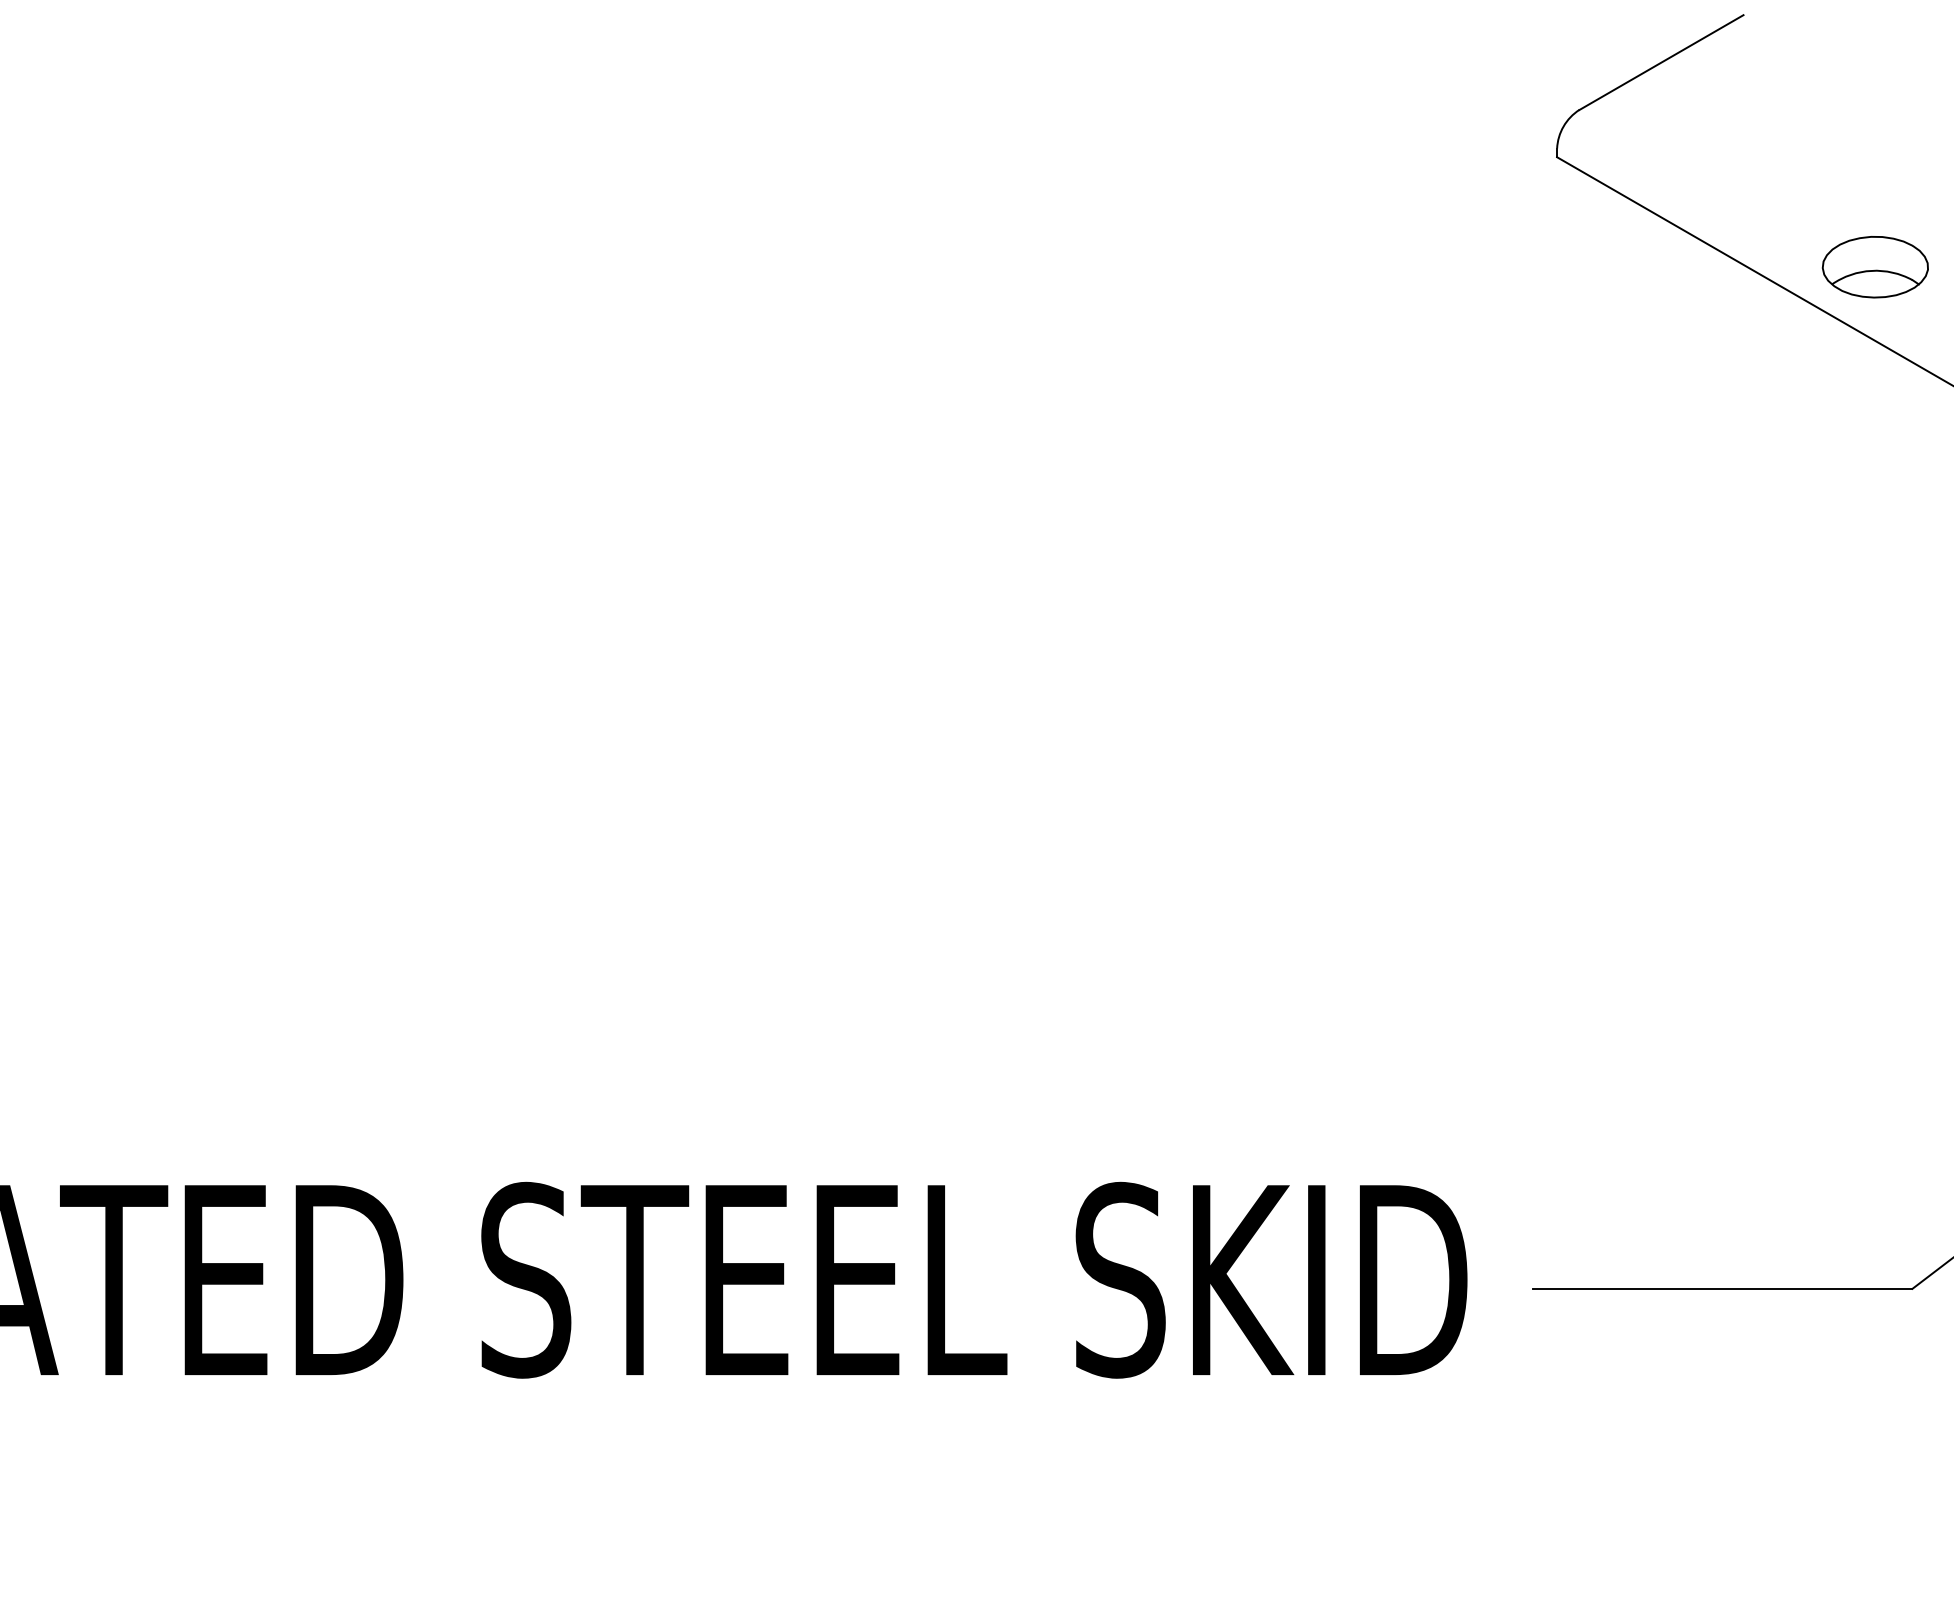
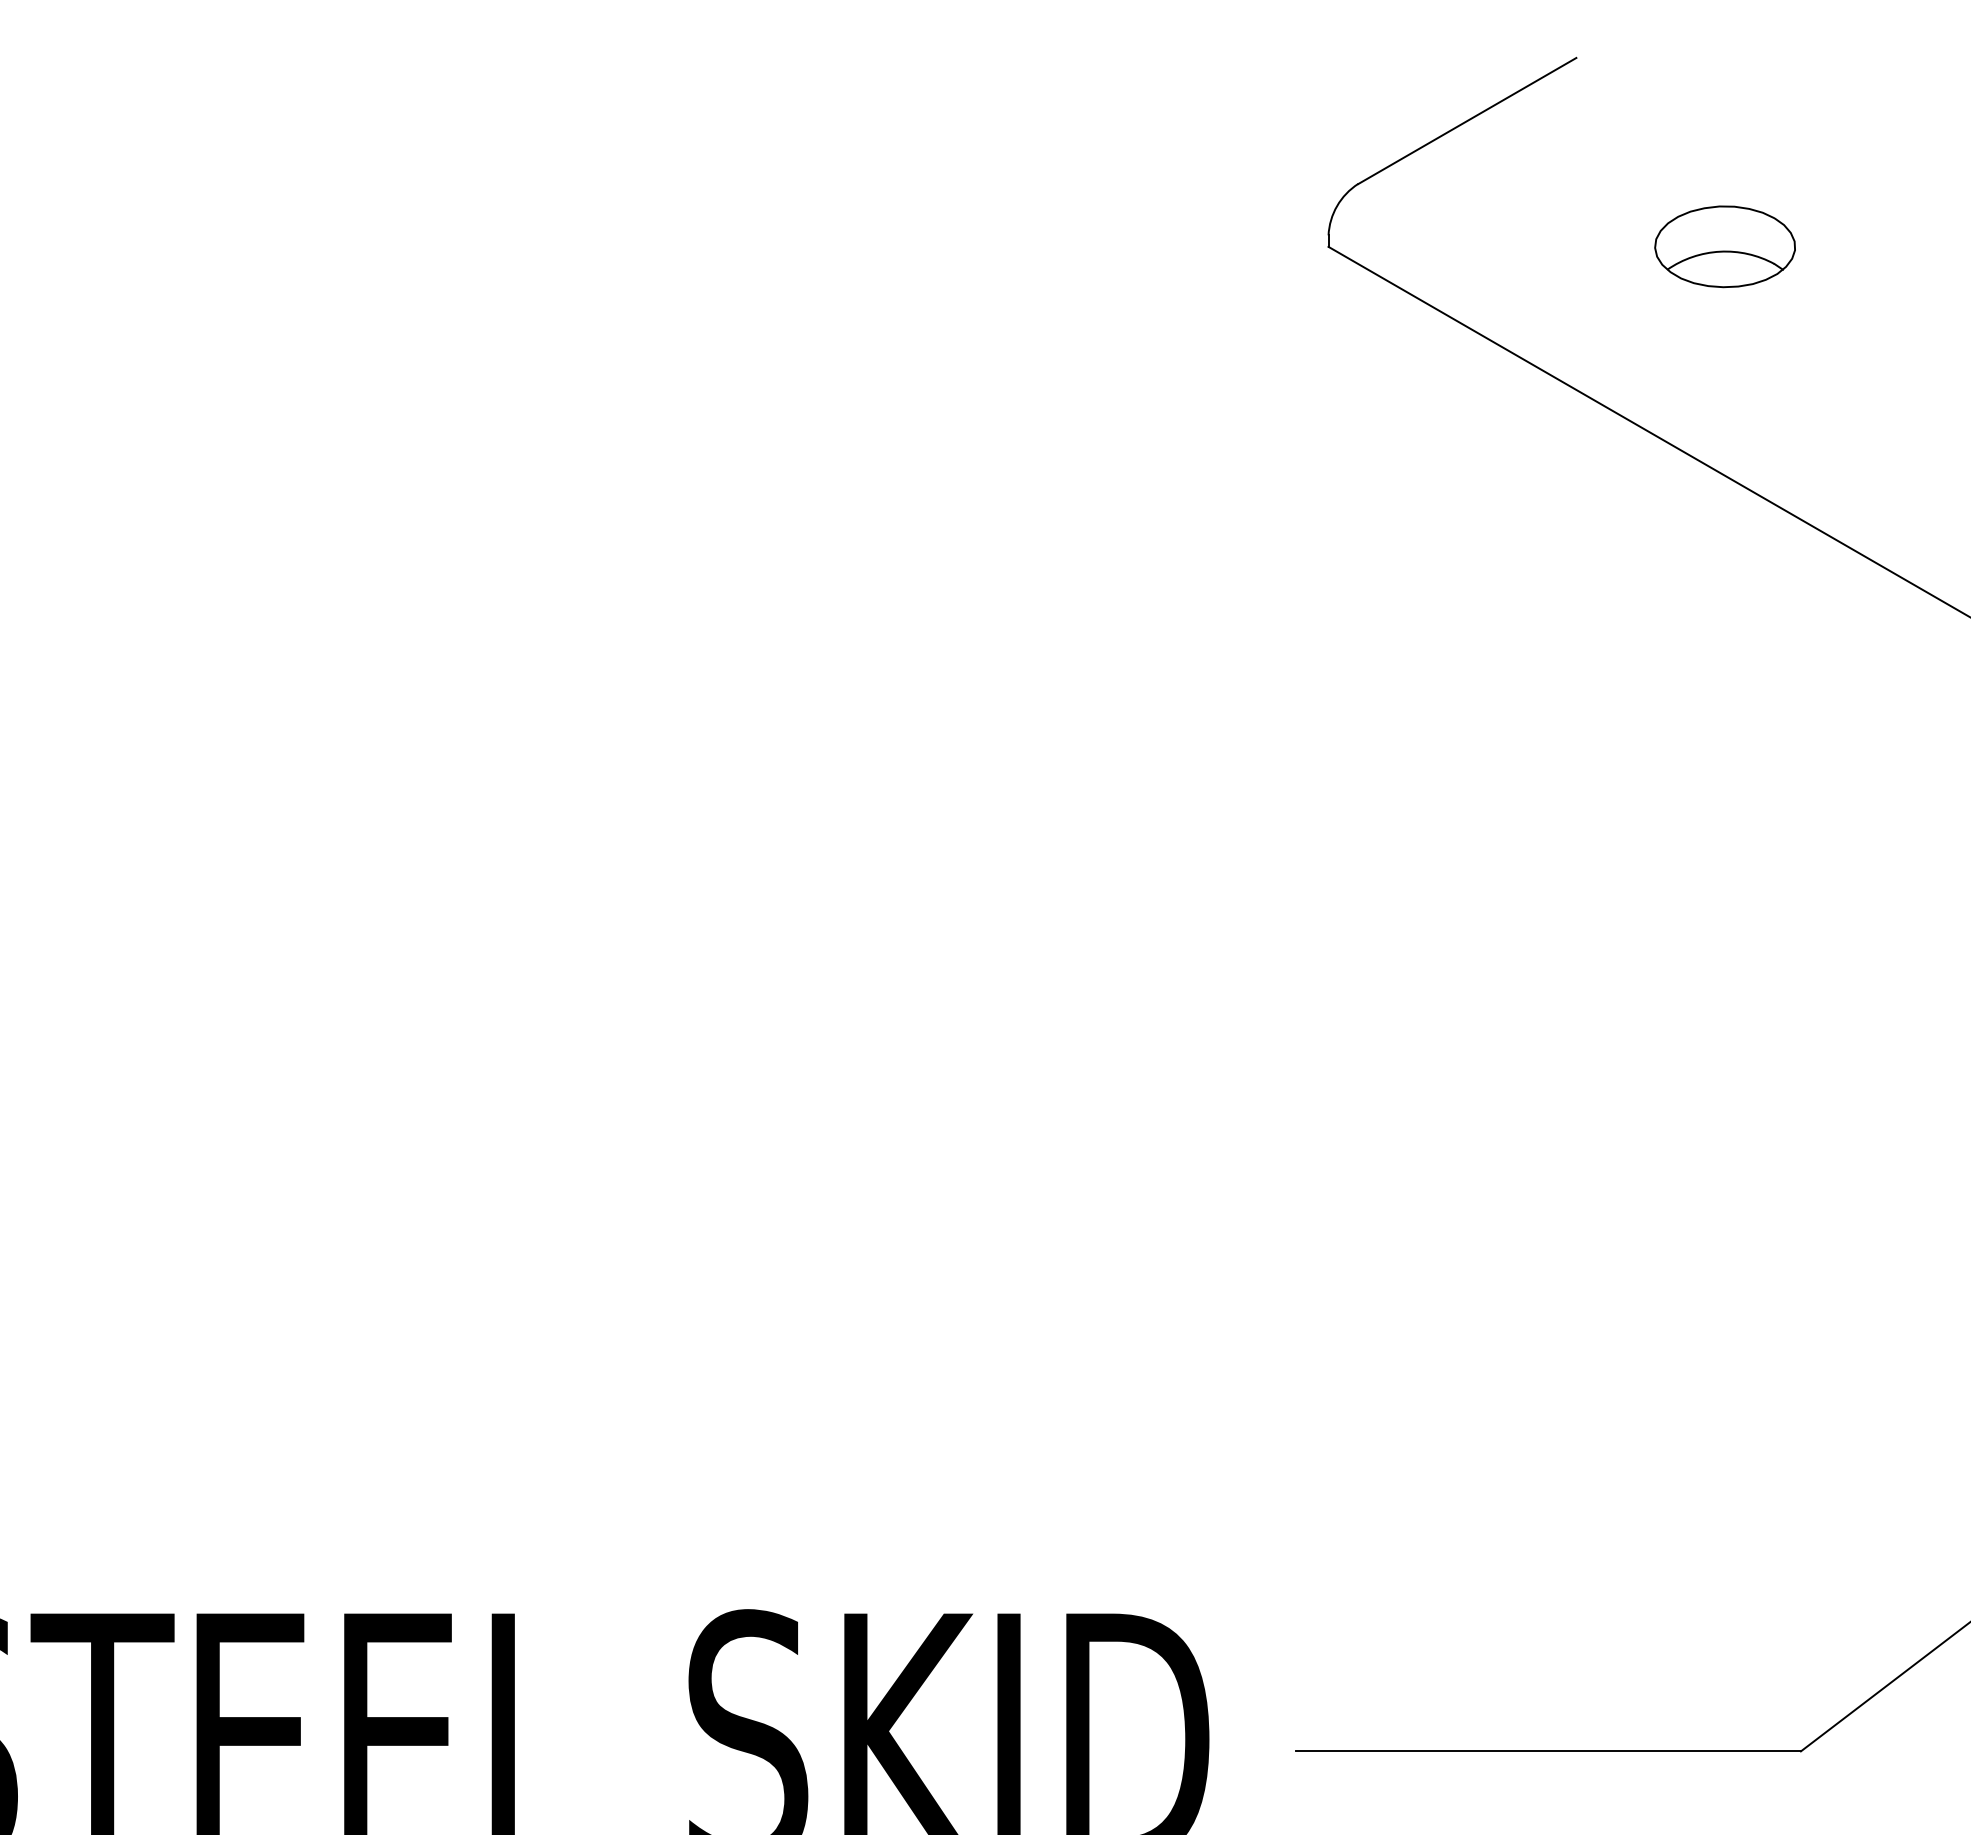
part: (1874, 267) -> (1723, 247), moved

